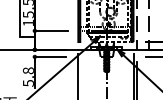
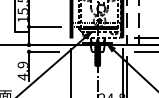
text: (28, 76) -> (22, 70), 5.8 -> 4.9

